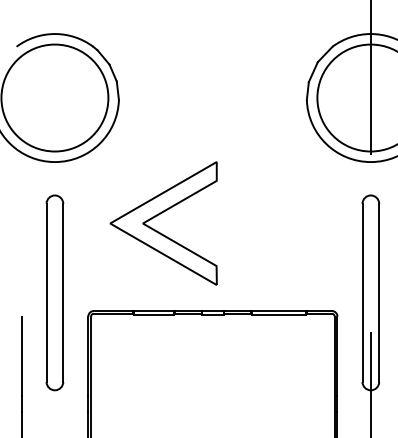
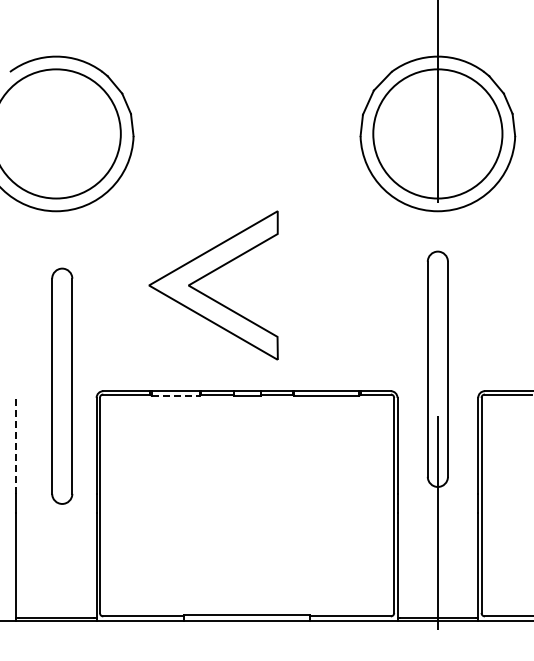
part: (159, 215) -> (208, 275), moved
part: (55, 292) -> (62, 385), moved
line: (154, 314) -> (176, 395), solid -> dashed
line: (21, 355) -> (15, 445), solid -> dashed

